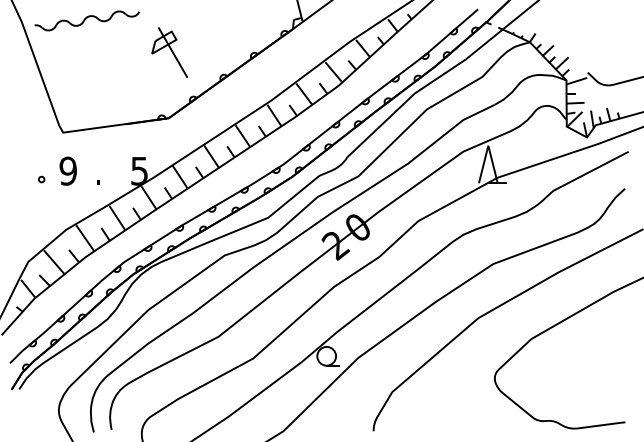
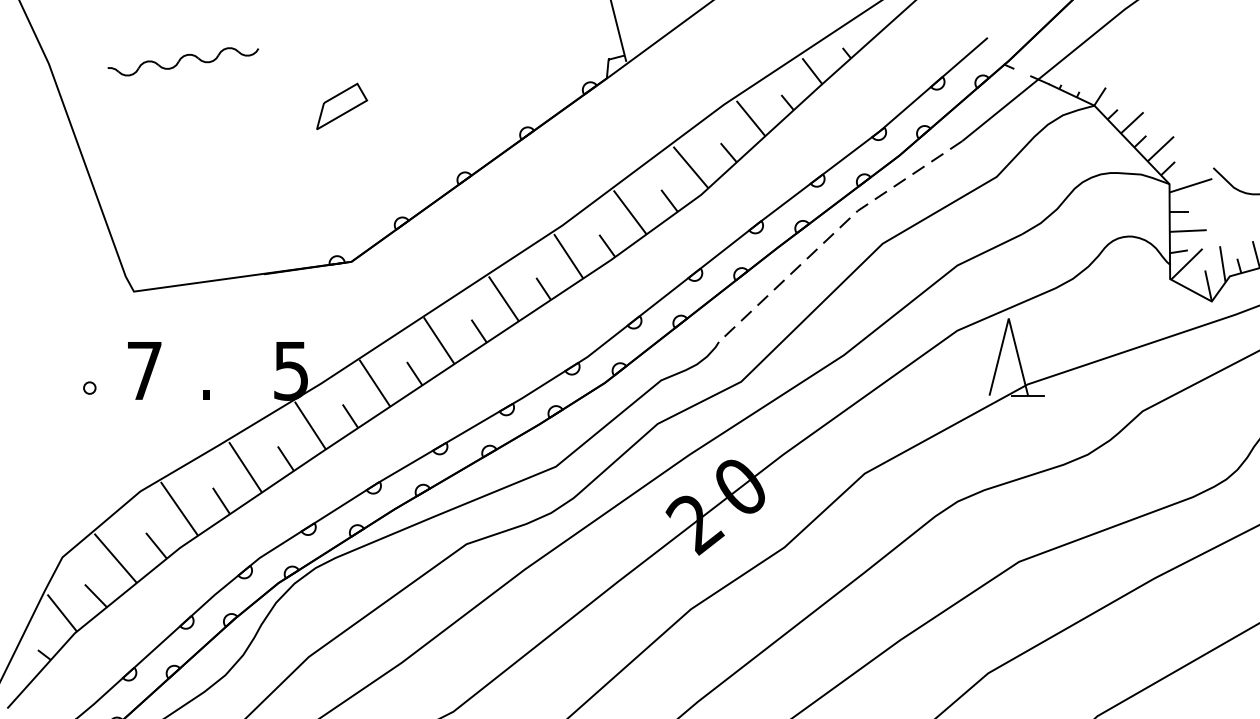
part: (86, 20) -> (182, 60), size x0.7
line: (172, 52) -> (358, 126), removed
line: (403, 104) -> (834, 233), solid -> dashed
text: (67, 170) -> (142, 369), 9 -> 7

